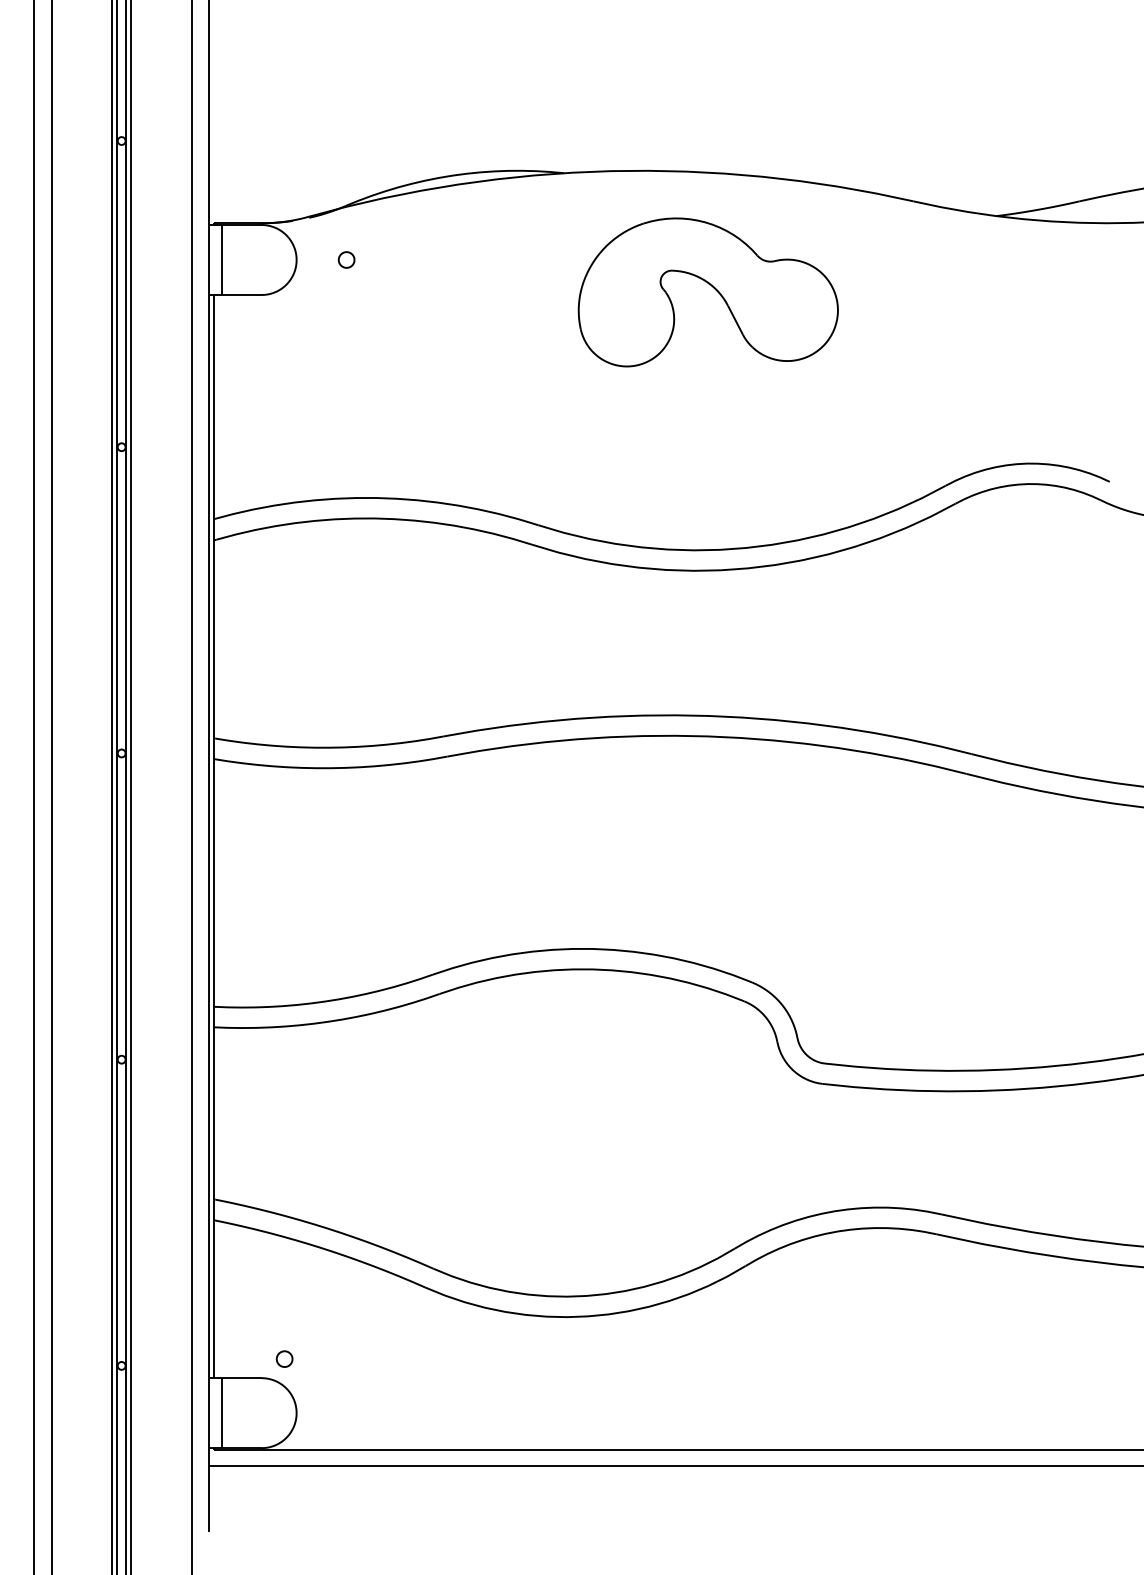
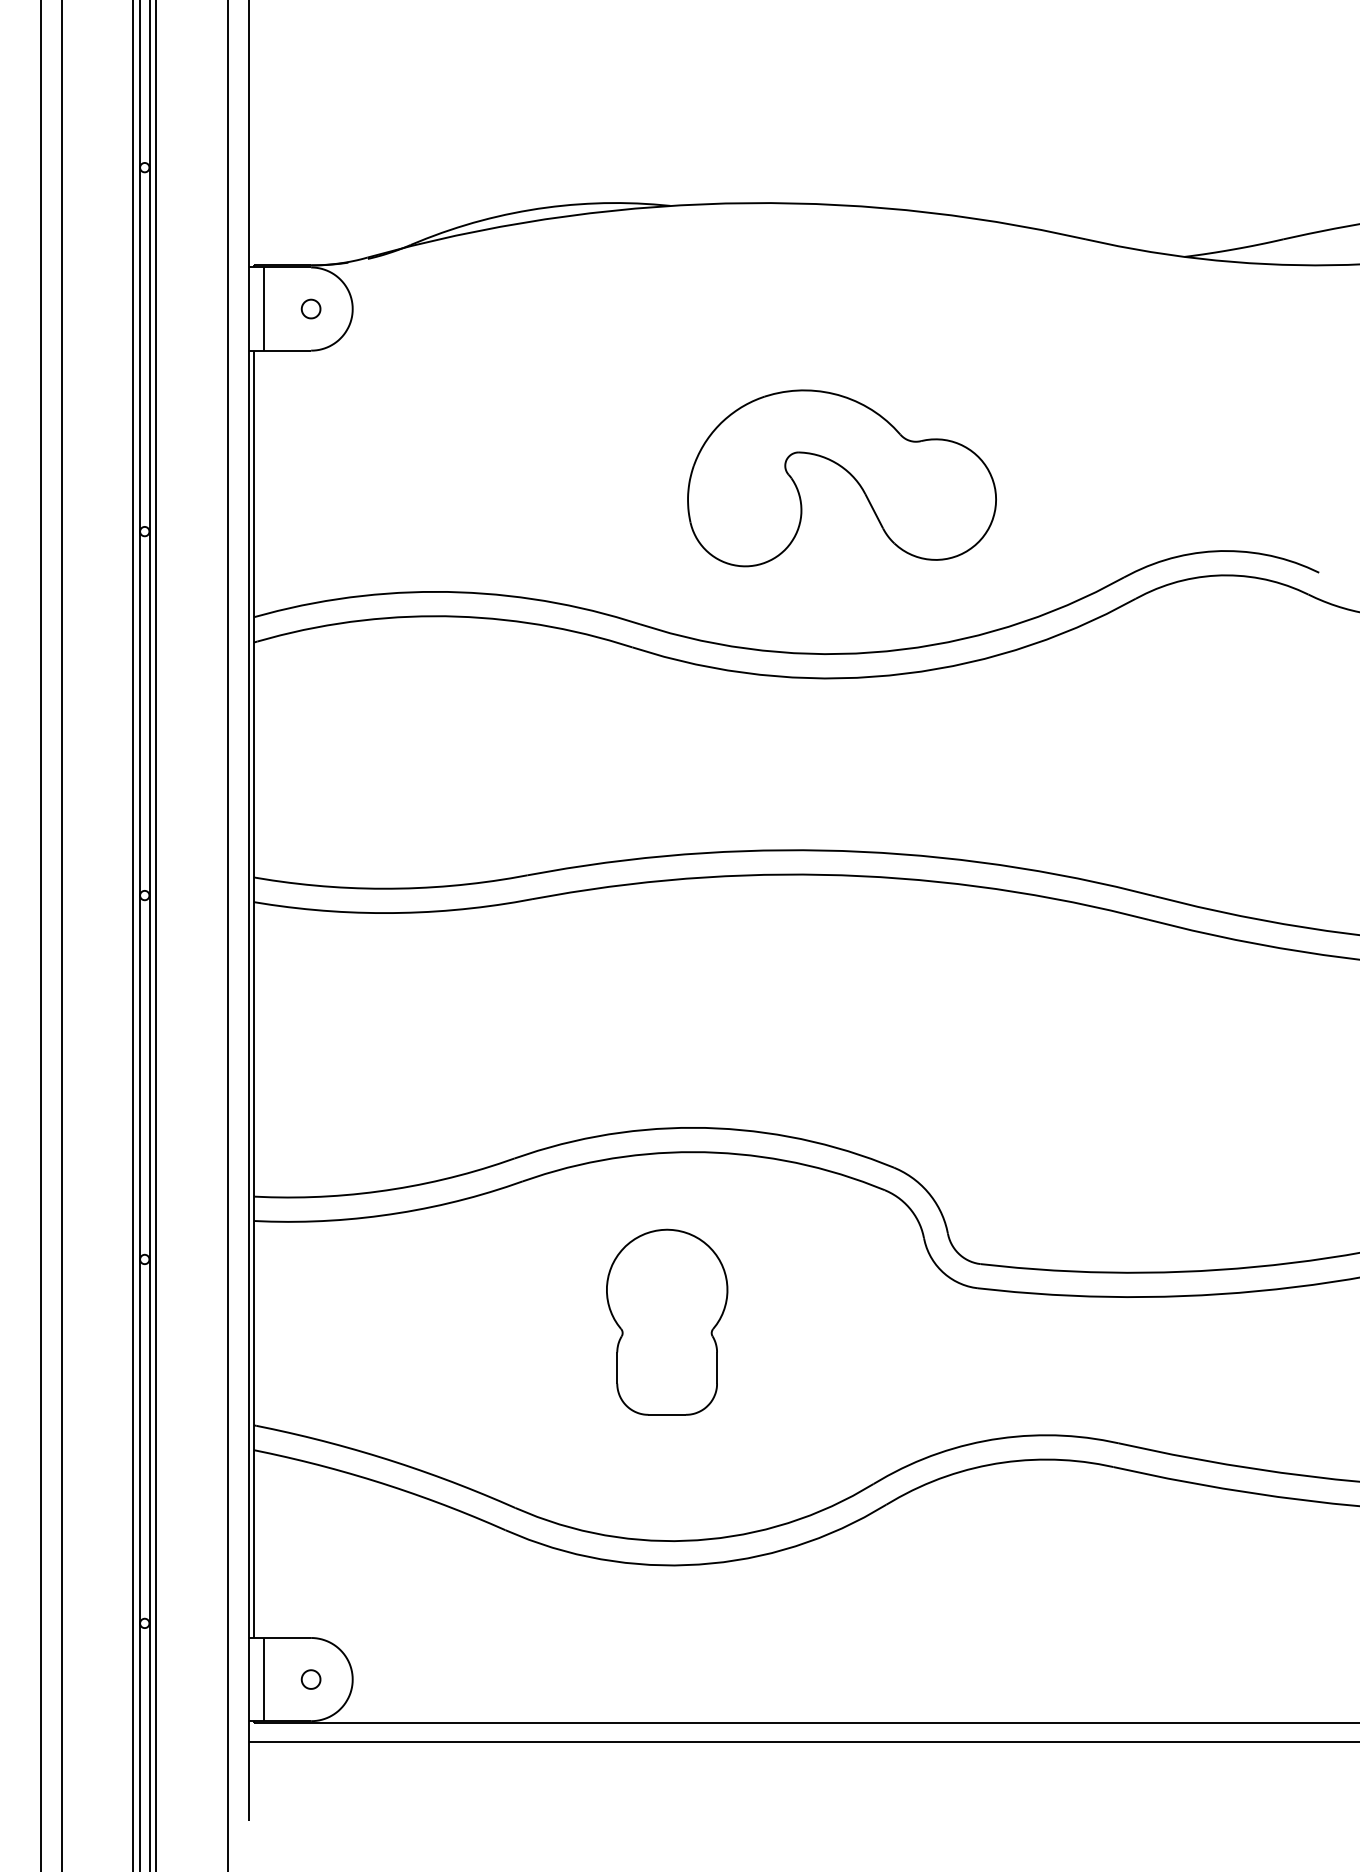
part: (346, 259) -> (310, 308), moved
part: (712, 287) -> (846, 472), moved
part: (560, 1112) -> (666, 1322), added
part: (284, 1358) -> (310, 1678), moved

